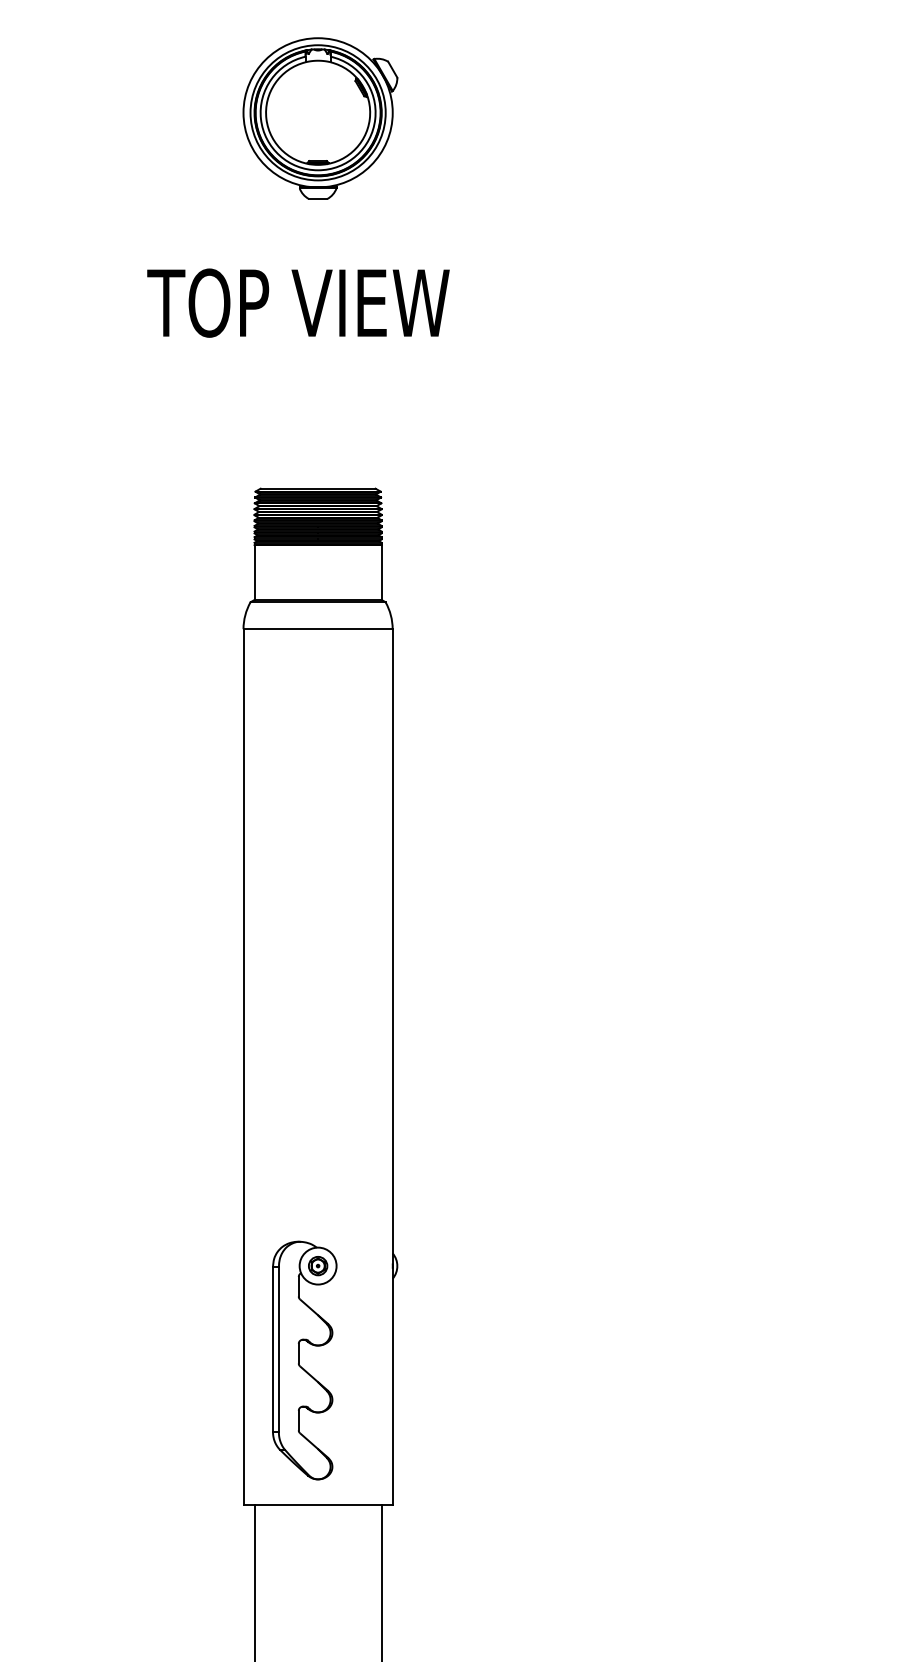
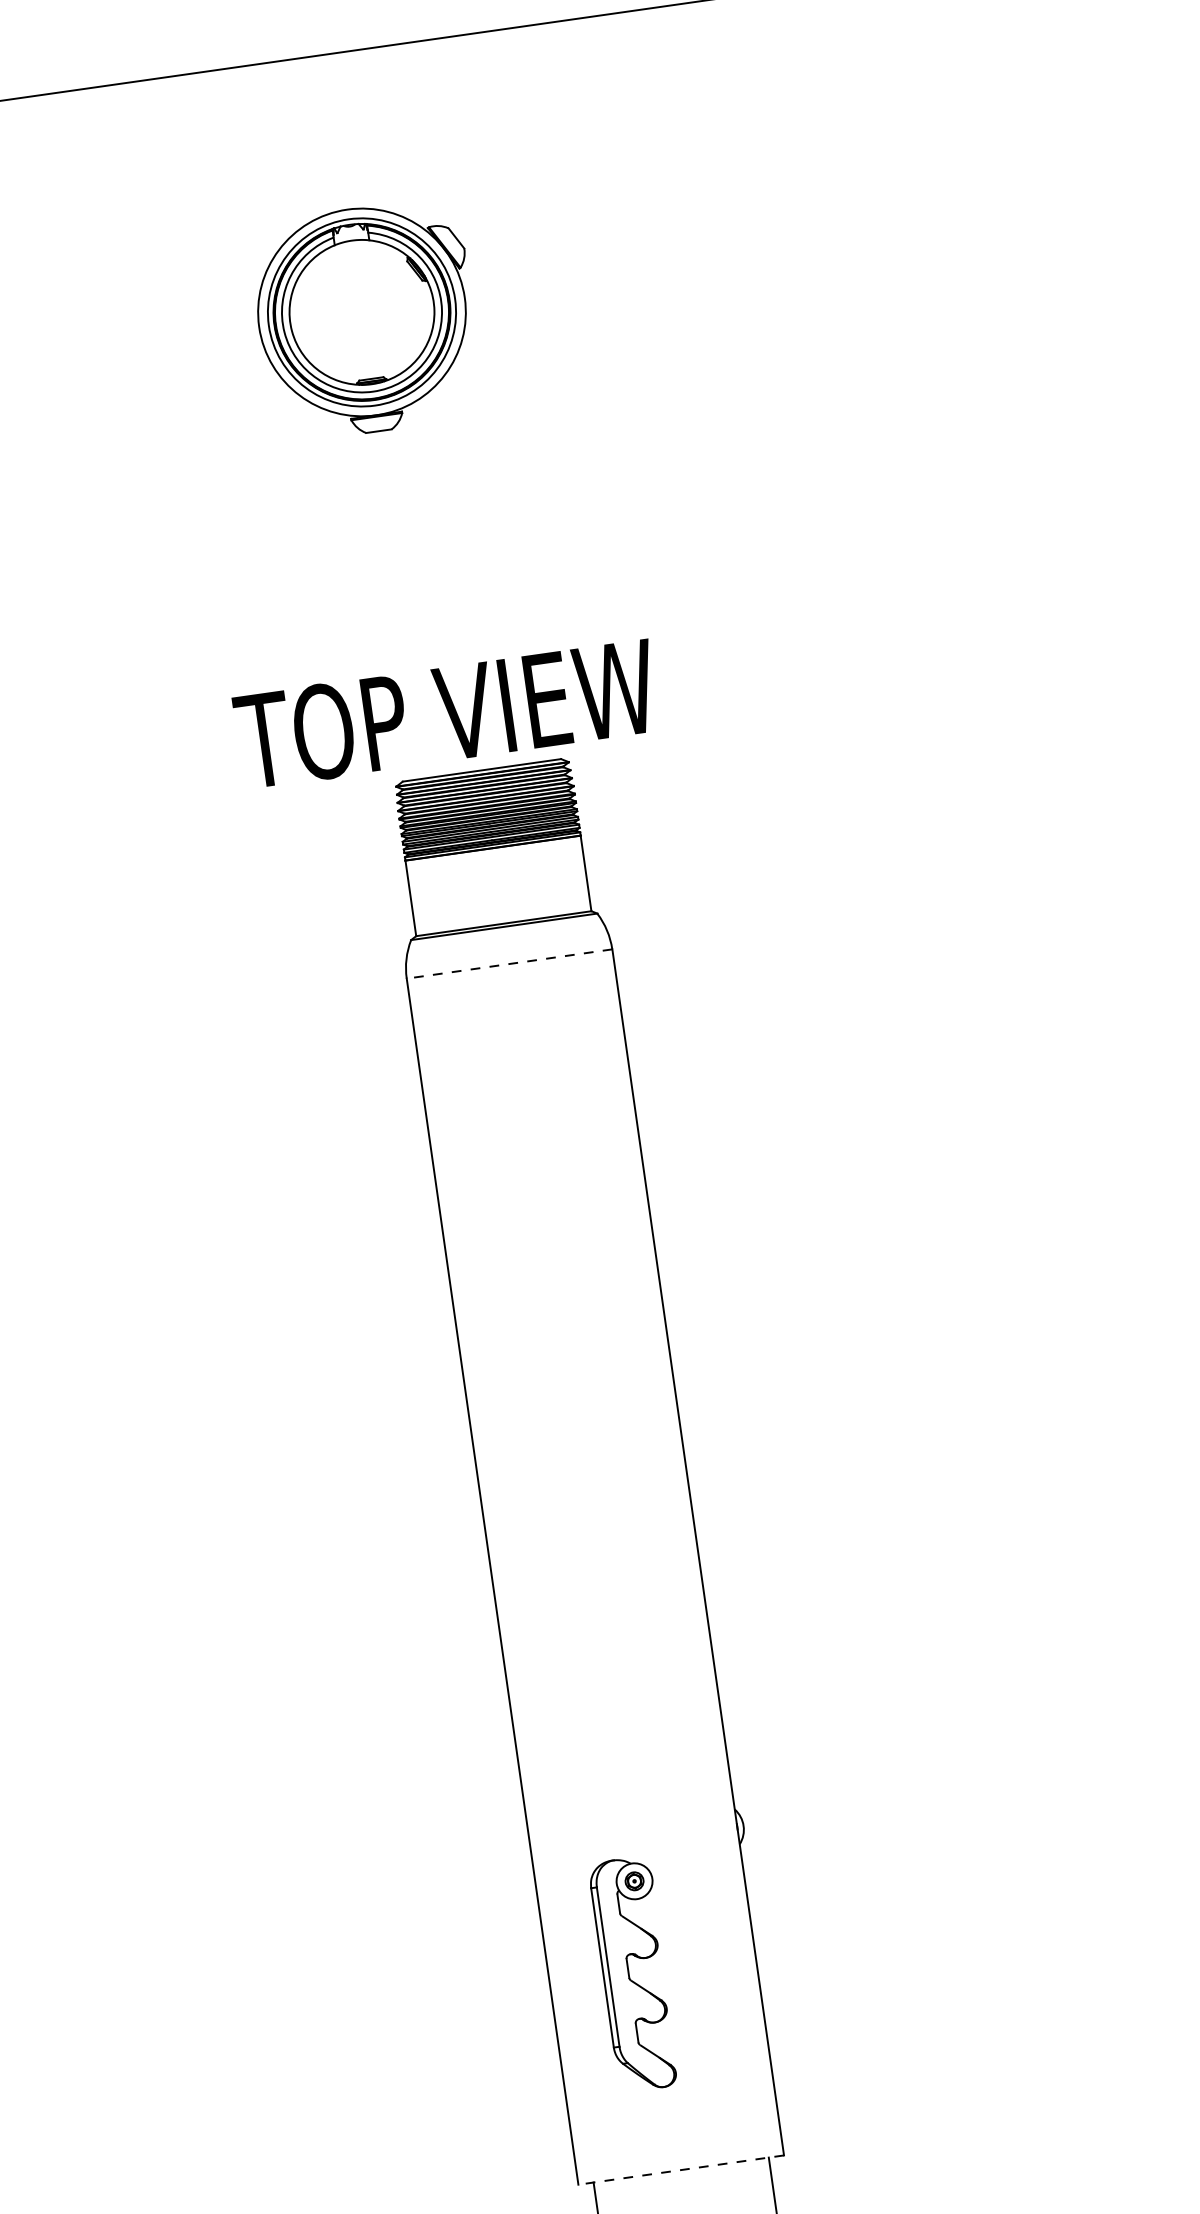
part: (320, 118) -> (366, 319), moved
text: (298, 302) -> (446, 713), moved
line: (318, 629) -> (510, 964), solid -> dashed
part: (304, 1360) -> (634, 1974), size x0.7
line: (318, 1504) -> (681, 2169), solid -> dashed

